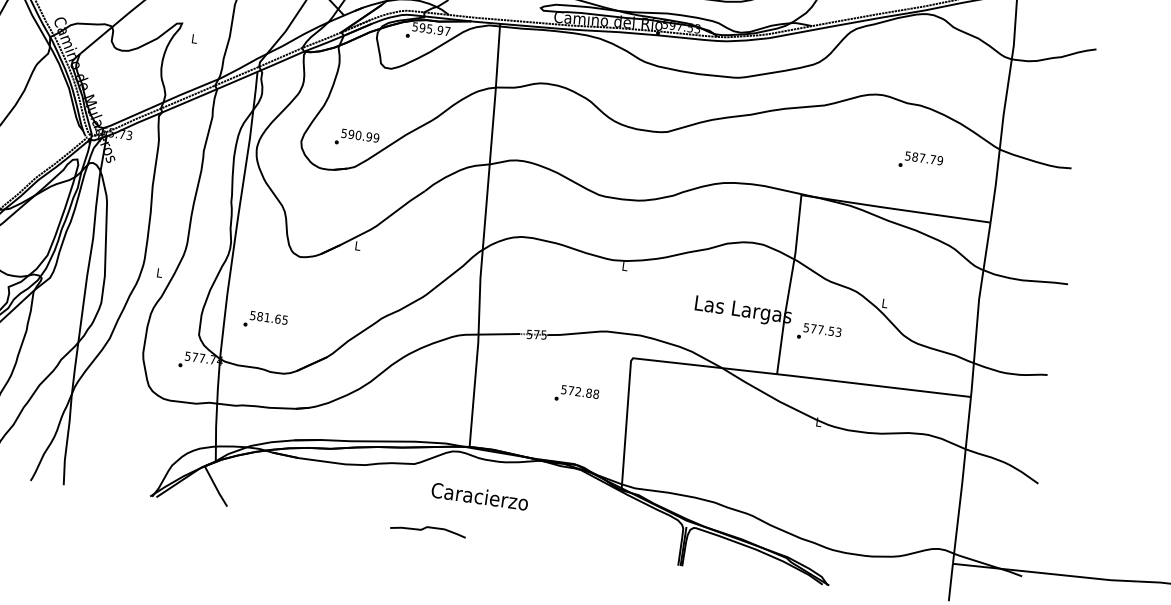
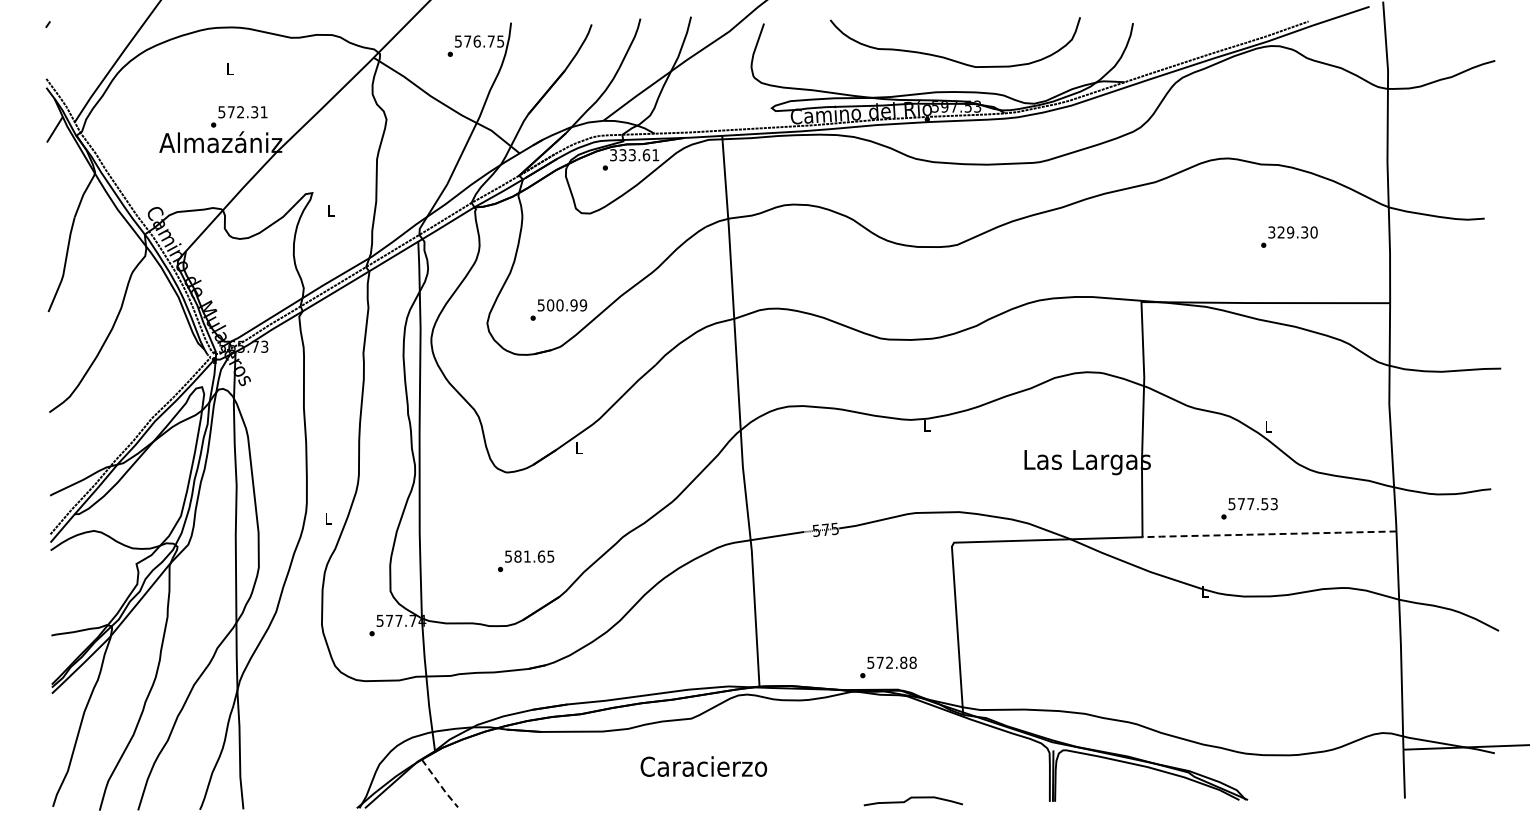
text: (431, 29) -> (634, 155), 595.97 -> 333.61
text: (351, 134) -> (550, 305), 590.99 -> 500.99
text: (923, 158) -> (1292, 232), 587.79 -> 329.30
text: (266, 320) -> (526, 560), moved
text: (819, 333) -> (1249, 508), moved
line: (874, 385) -> (1269, 534), solid -> dashed
text: (576, 395) -> (888, 667), moved
line: (216, 487) -> (440, 784), solid -> dashed
text: (479, 496) -> (703, 766), moved
curve: (426, 528) -> (910, 799), moved

